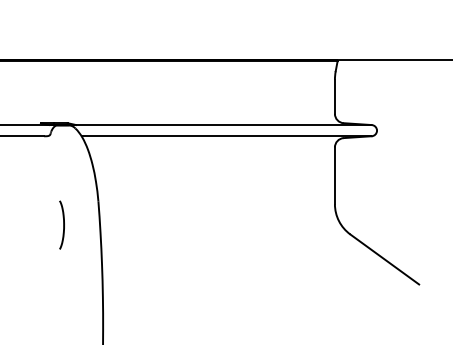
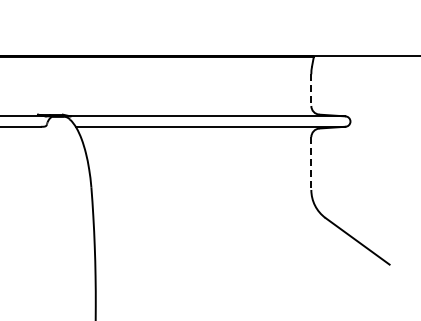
line: (335, 97) -> (311, 90), solid -> dashed
line: (335, 176) -> (311, 164), solid -> dashed
curve: (63, 225) -> (58, 209), removed

